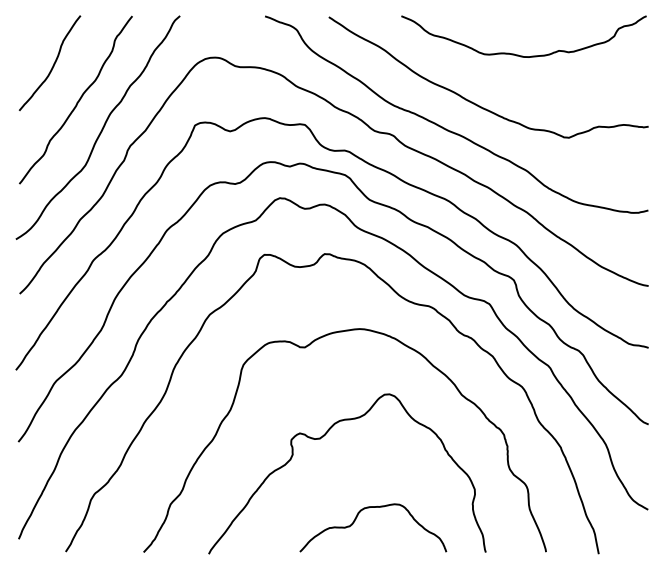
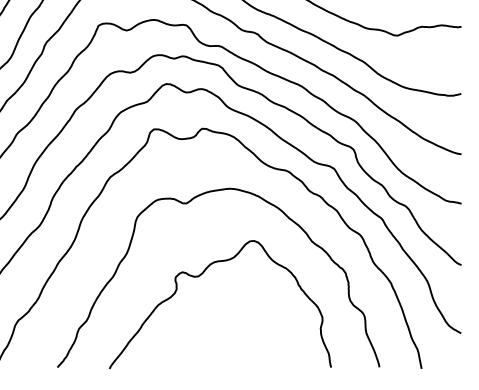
curve: (356, 519) -> (227, 341), removed

